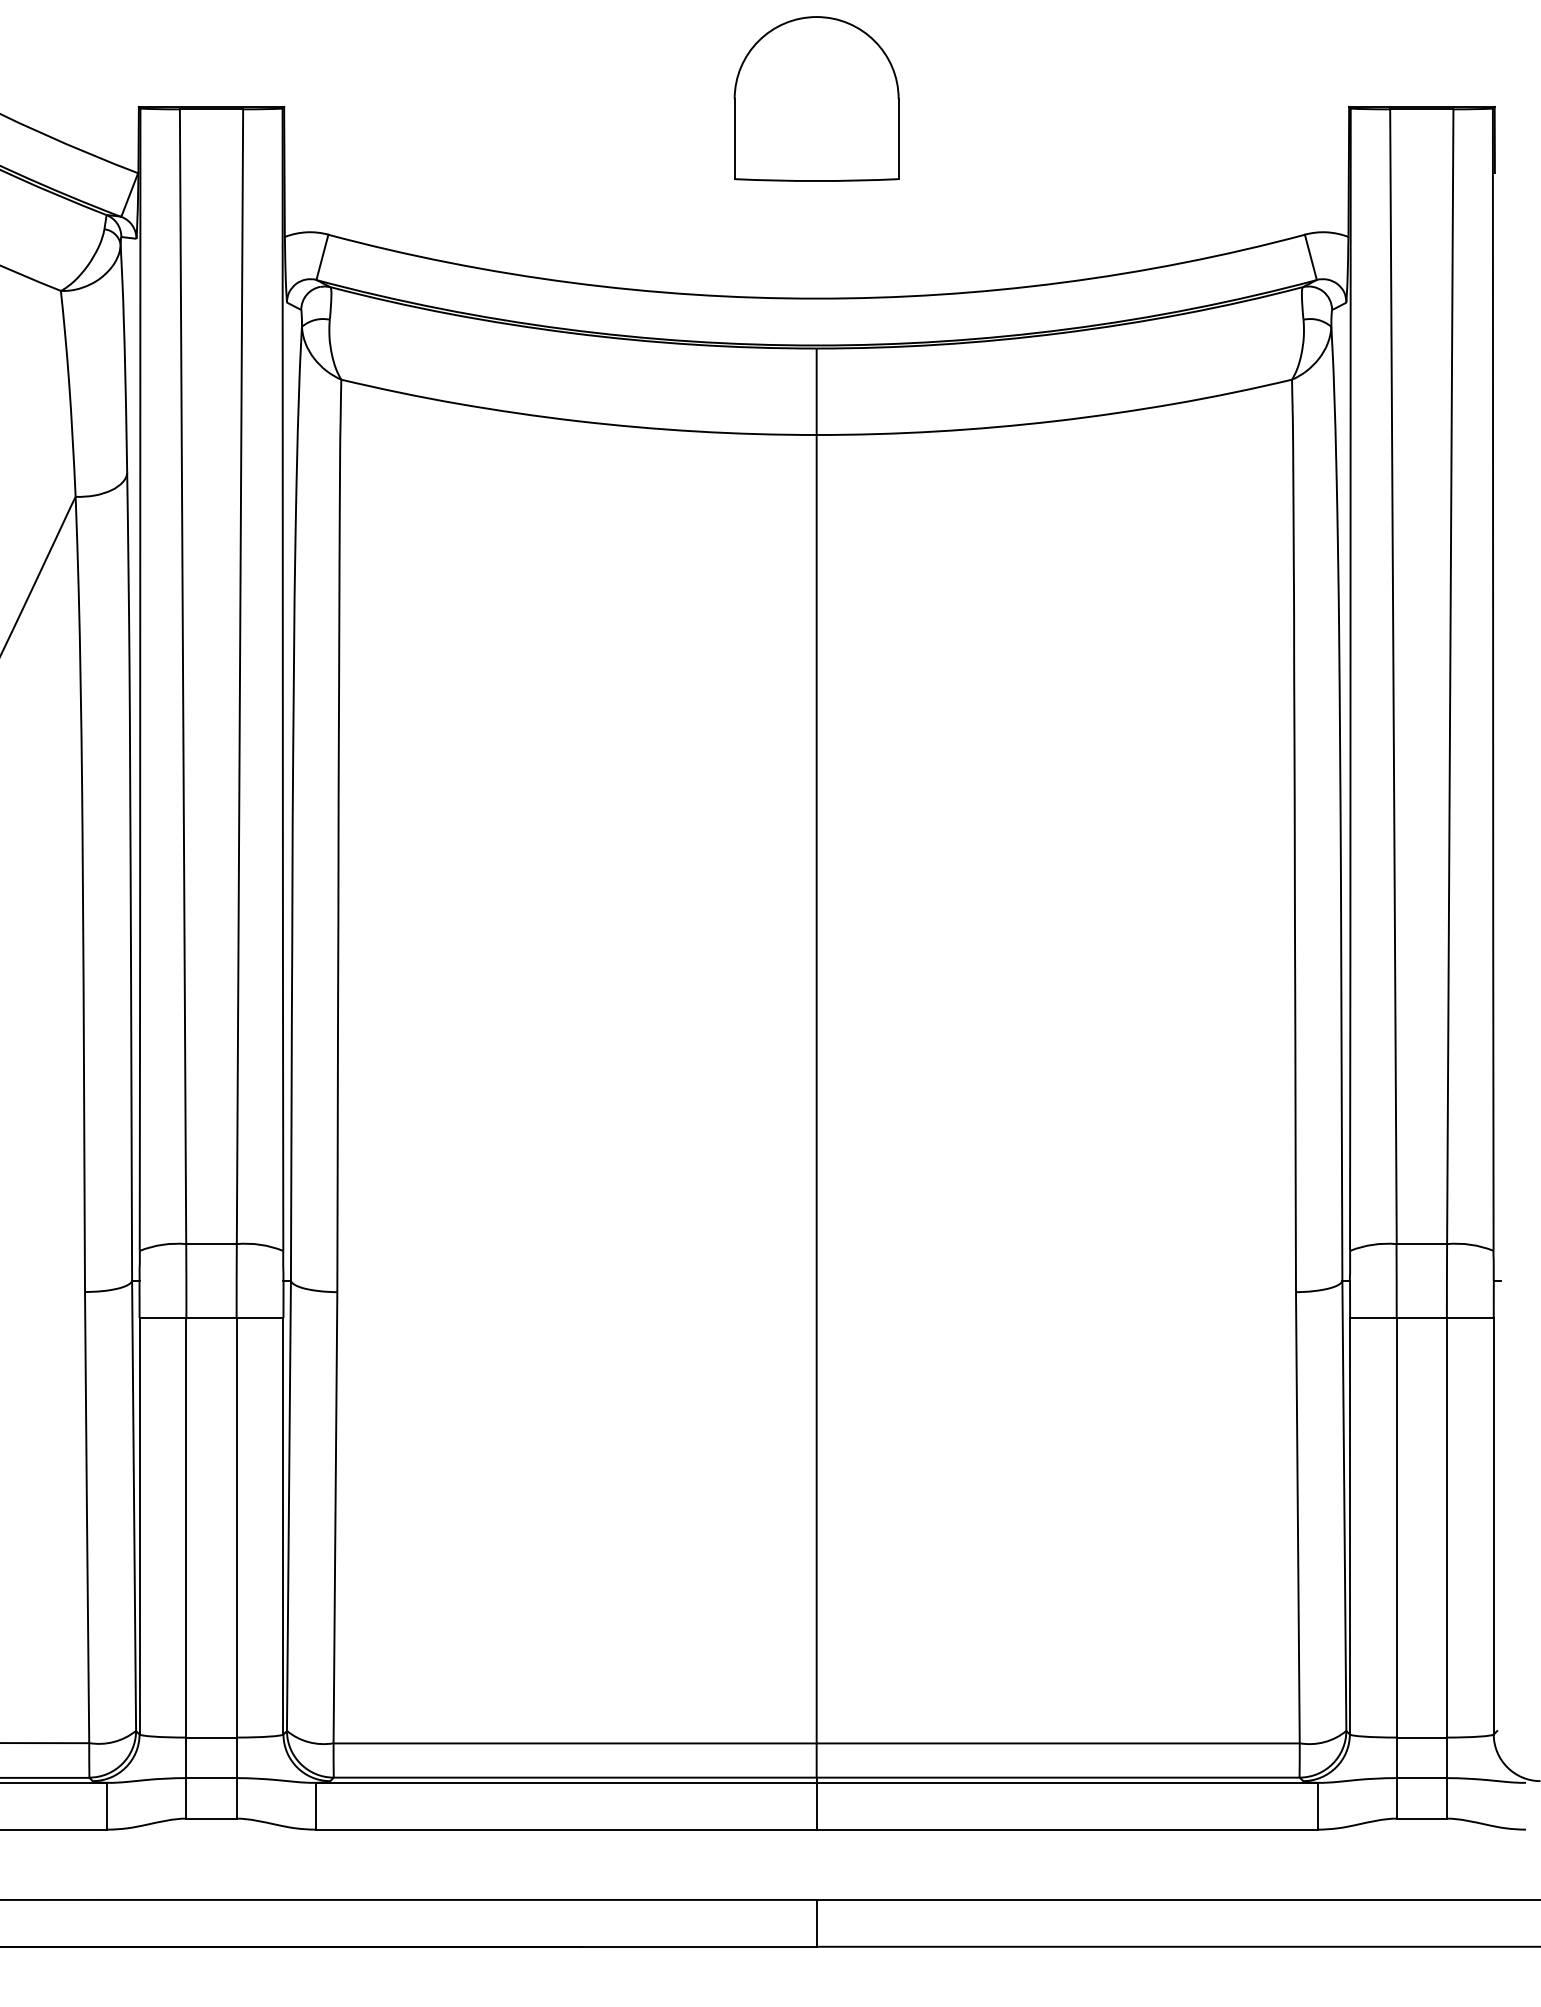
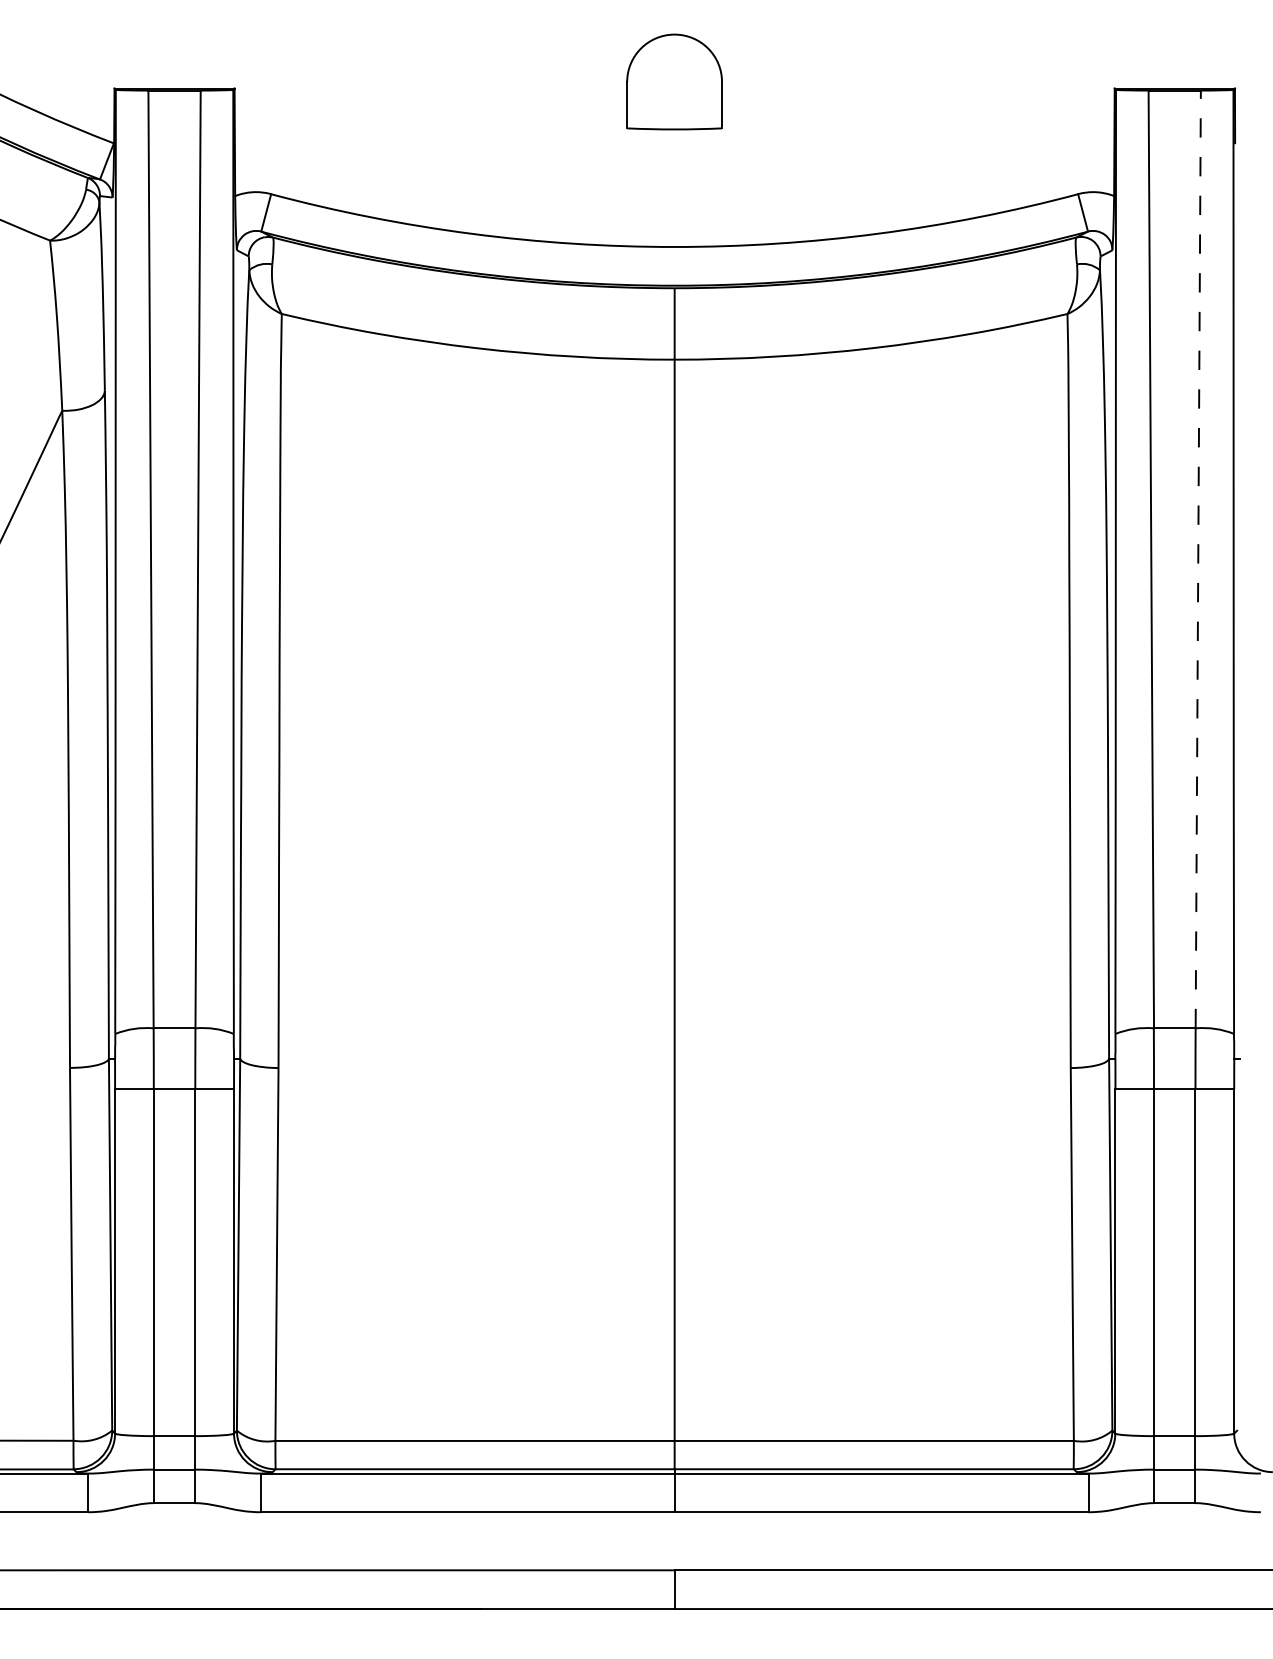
part: (816, 98) -> (674, 81), size x0.7
line: (1450, 676) -> (1198, 559), solid -> dashed

